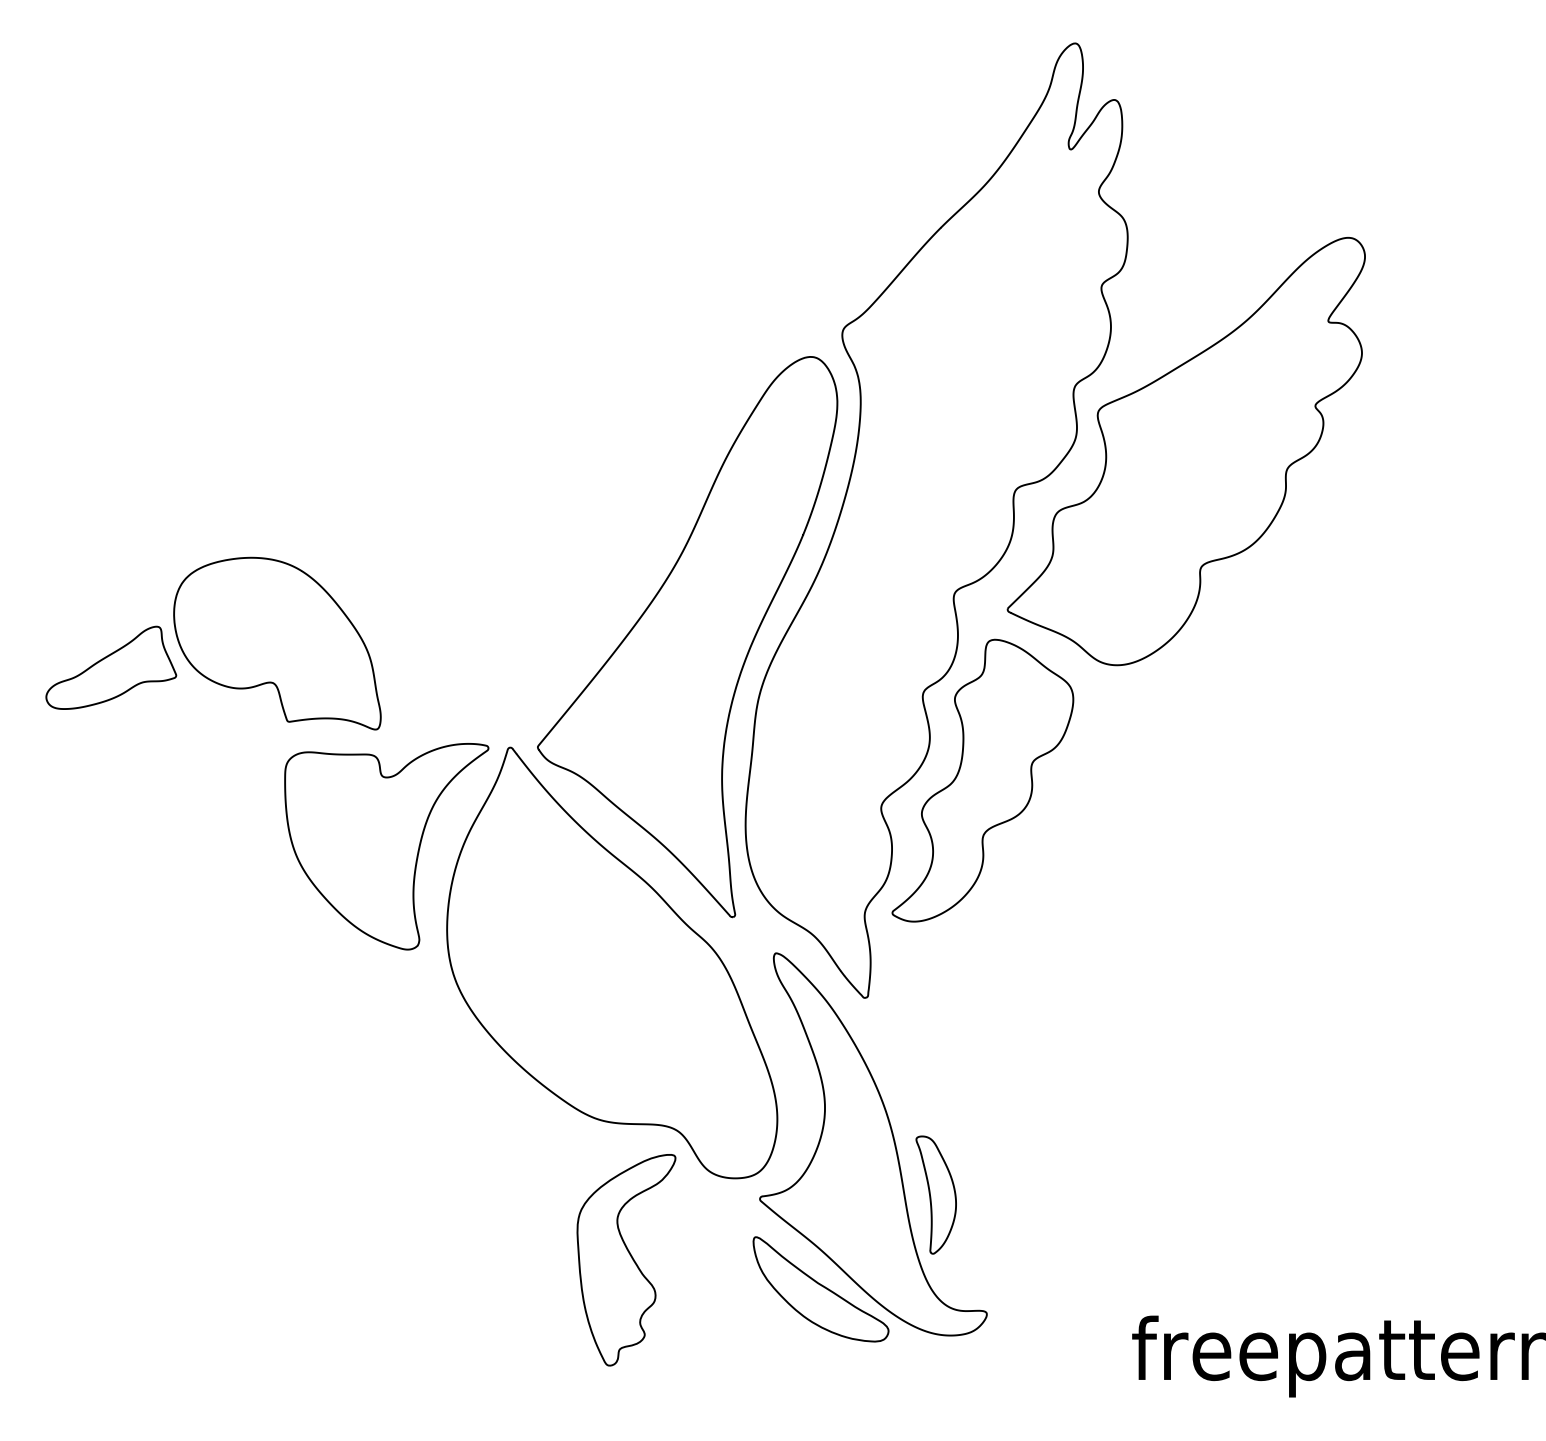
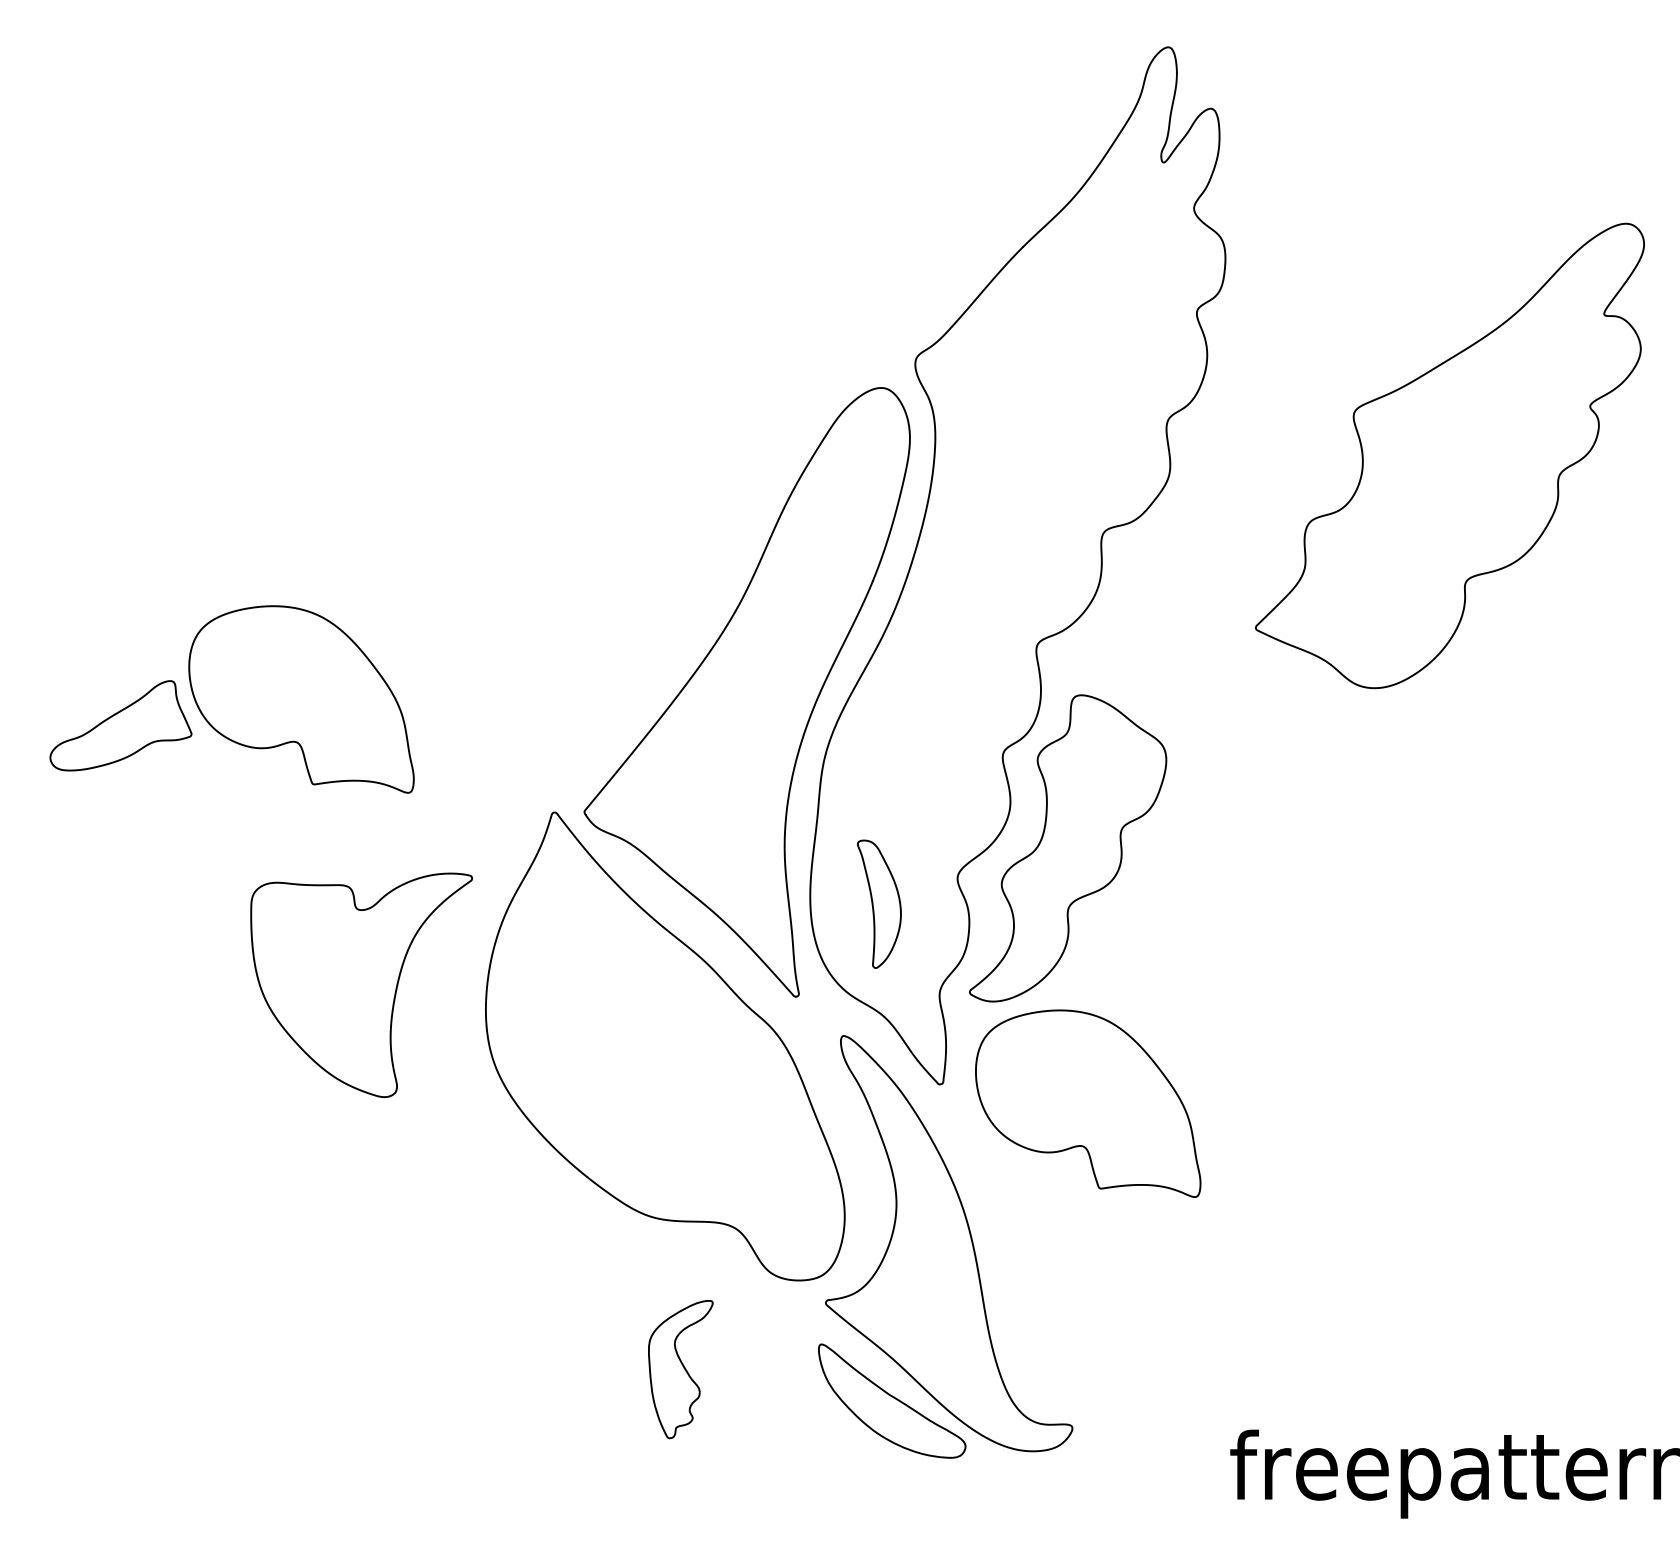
part: (1185, 451) -> (1449, 455), moved
part: (386, 846) -> (361, 985), moved
part: (1001, 1015) -> (1088, 1103), added
part: (935, 1194) -> (878, 903), moved
part: (626, 1260) -> (680, 1369), size x0.6

